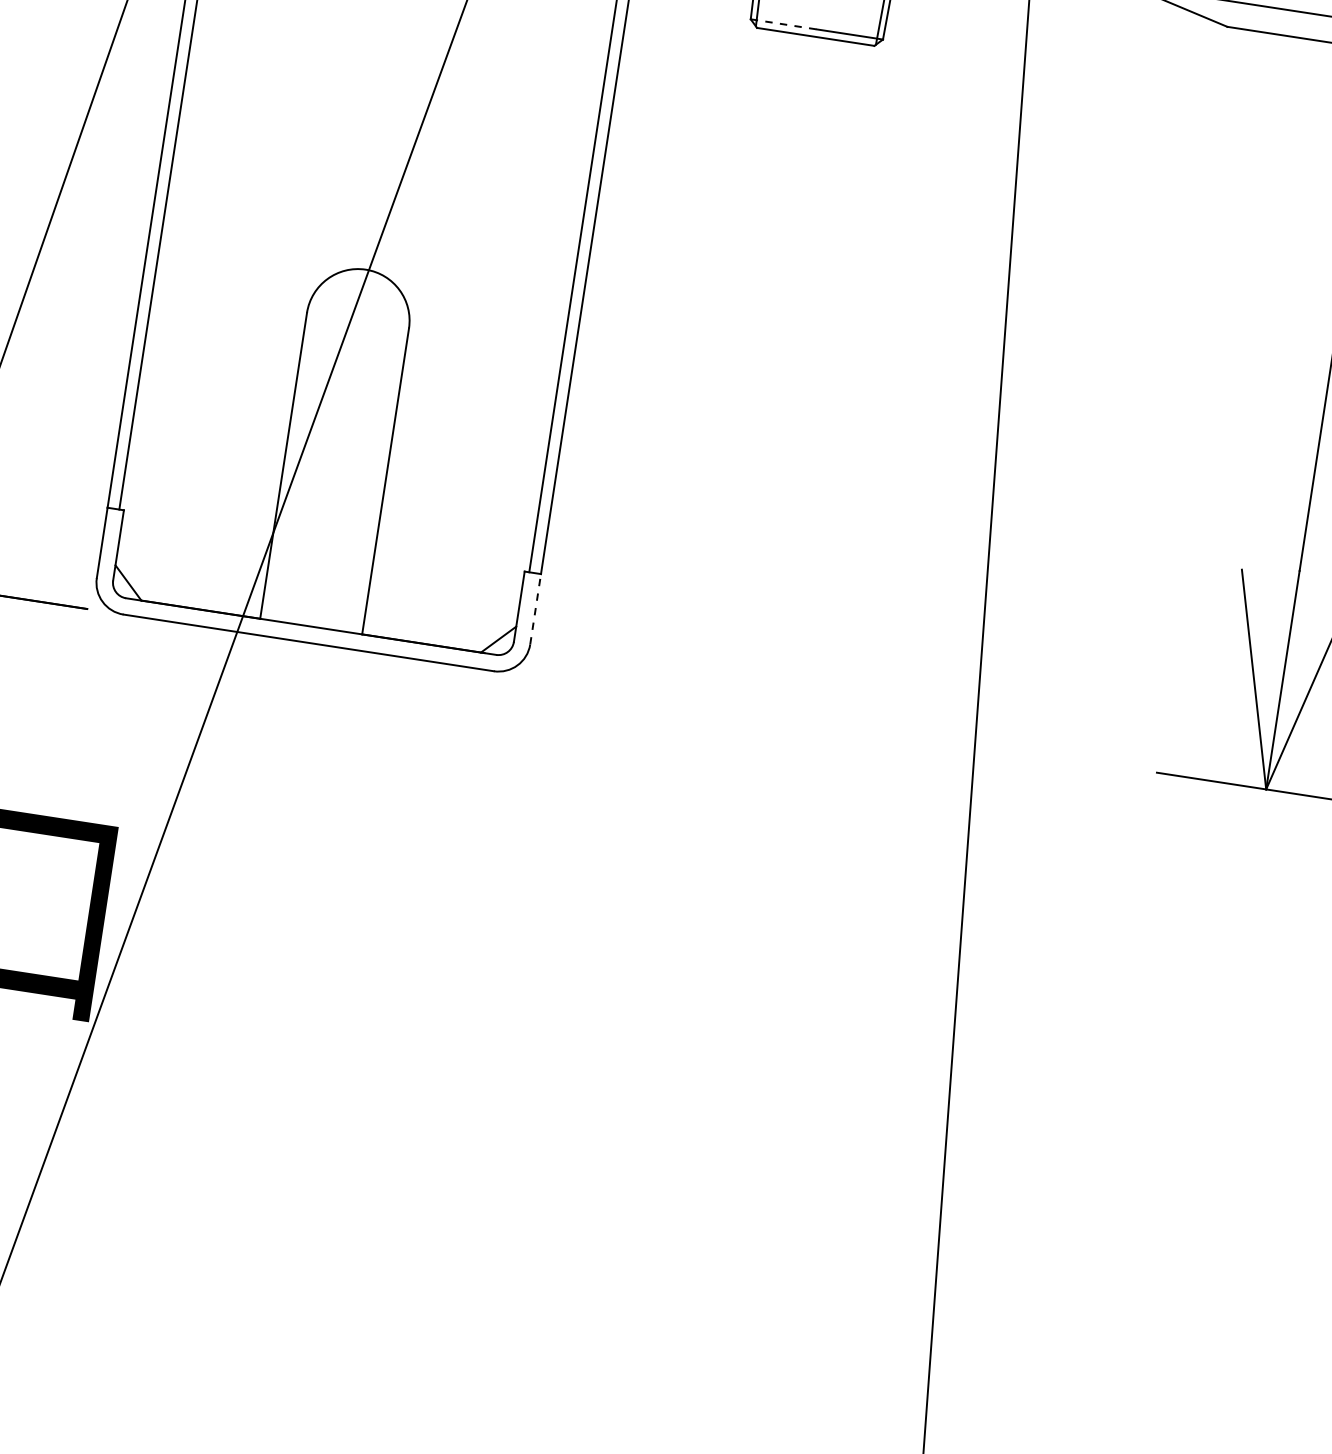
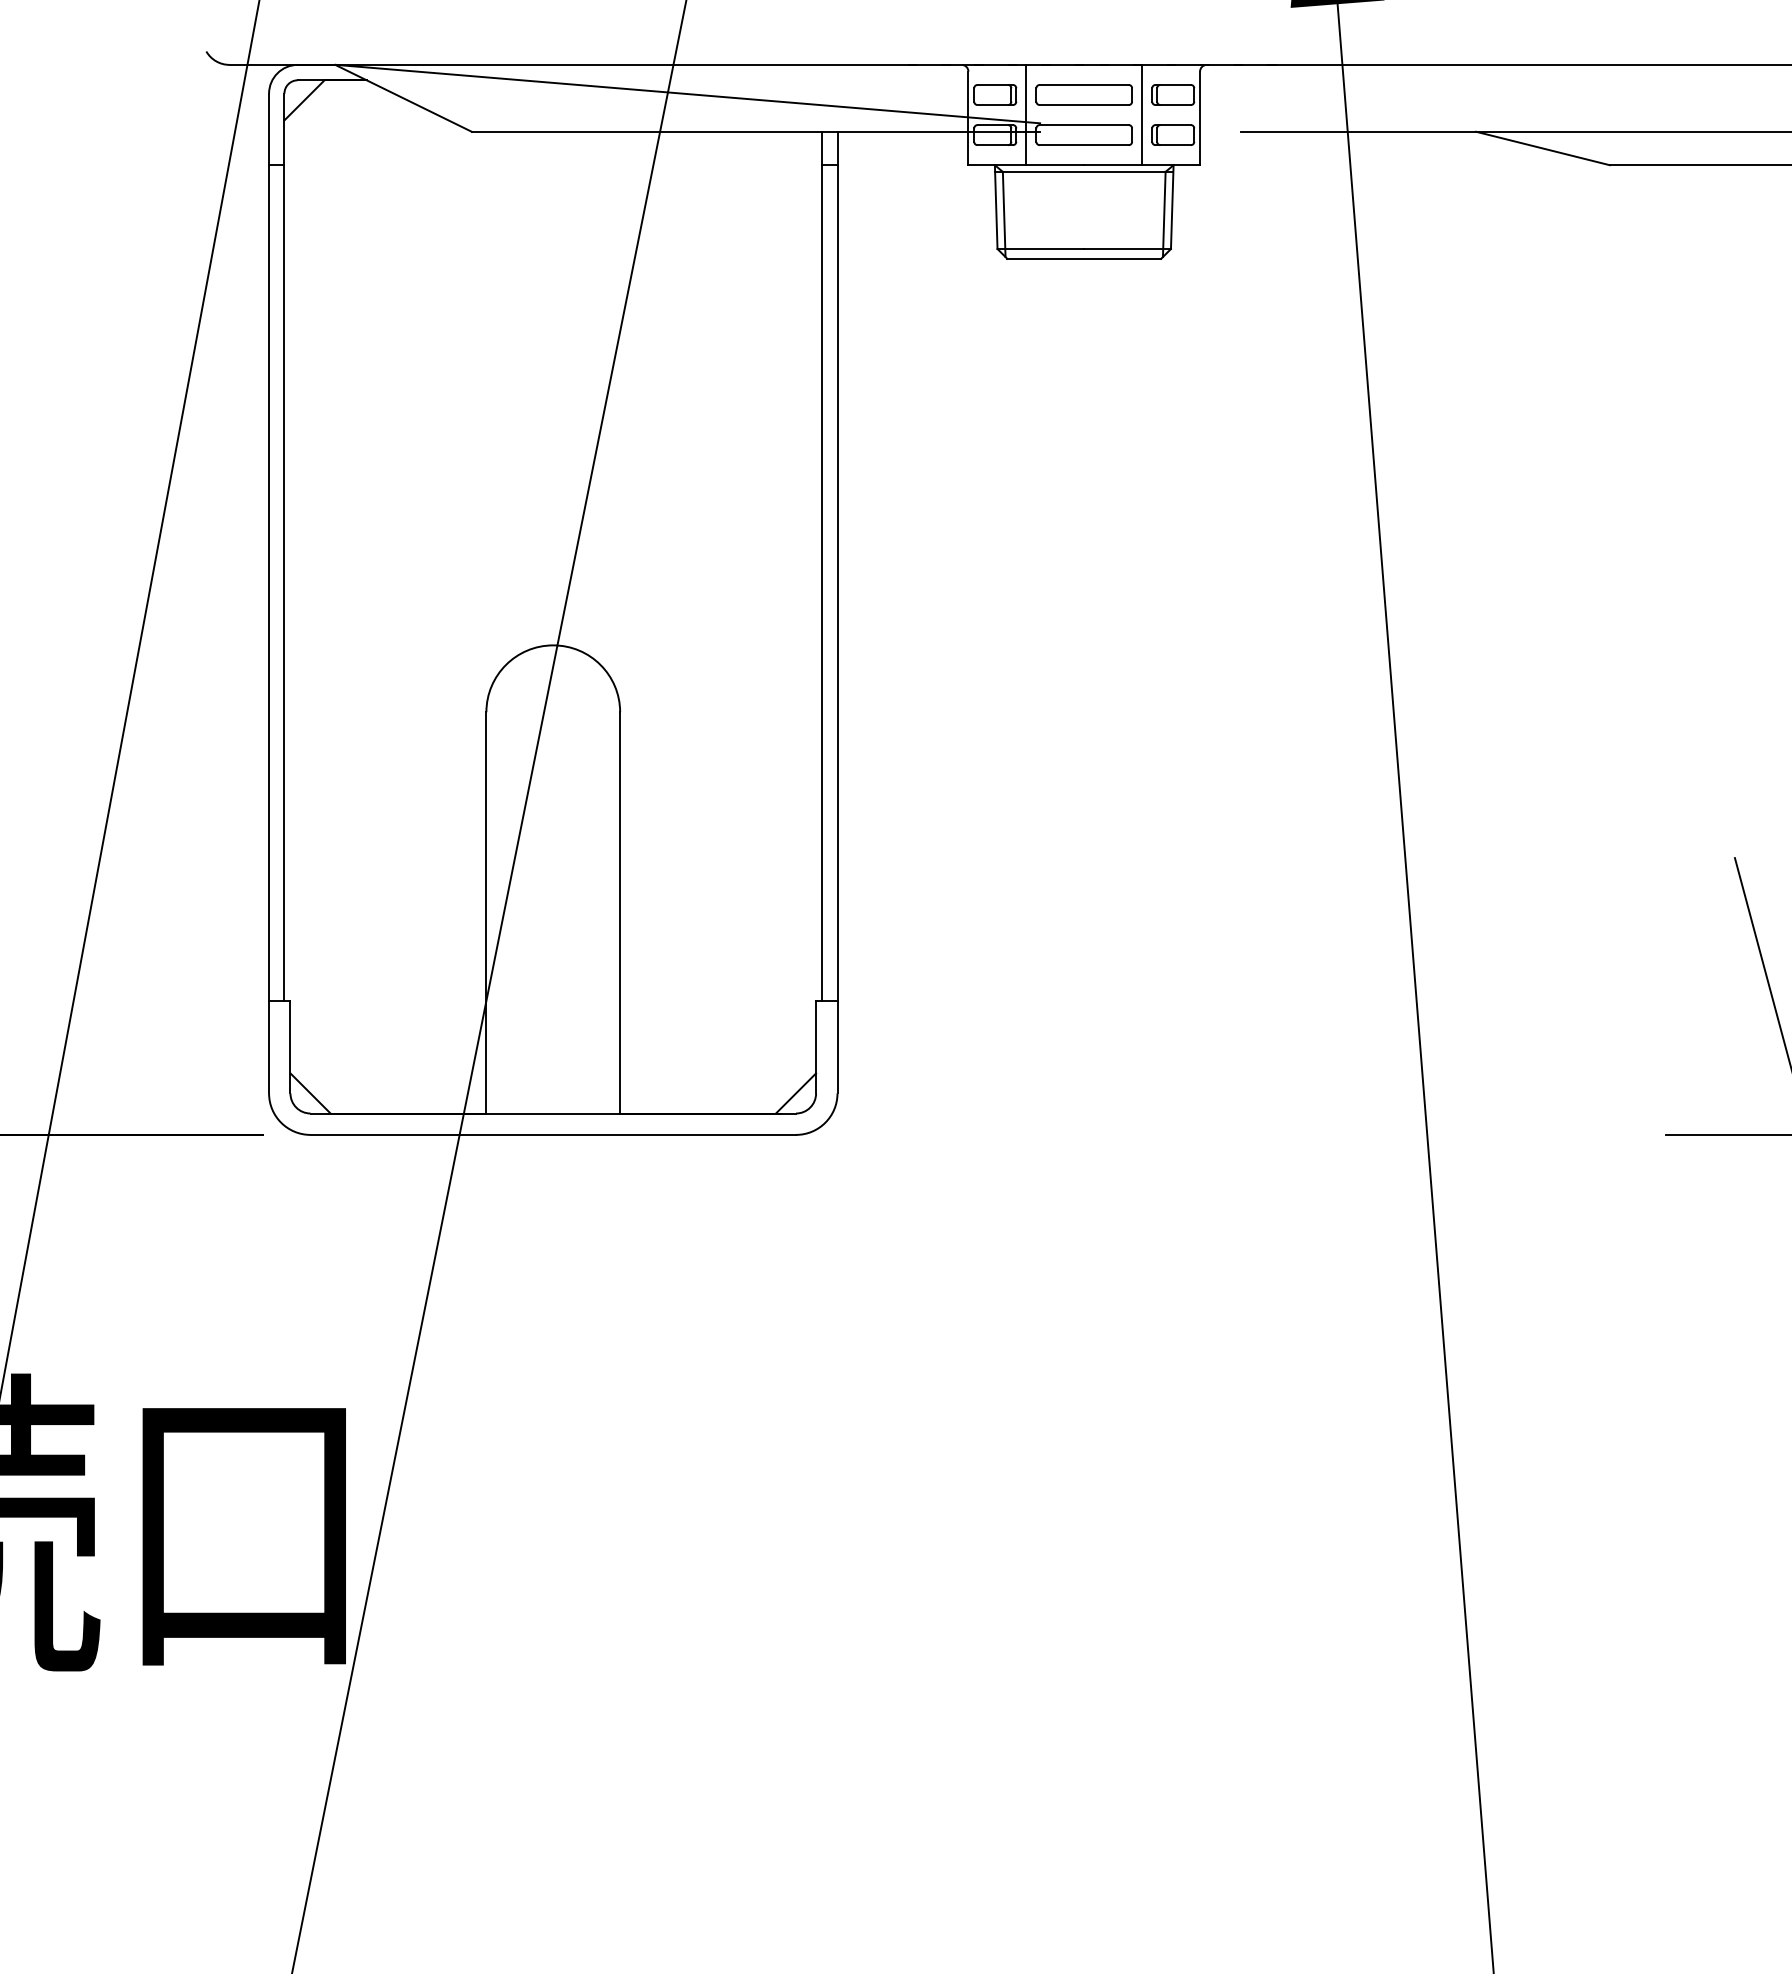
line: (784, 24) -> (1041, 249), dashed -> solid
line: (535, 608) -> (837, 1046), dashed -> solid

